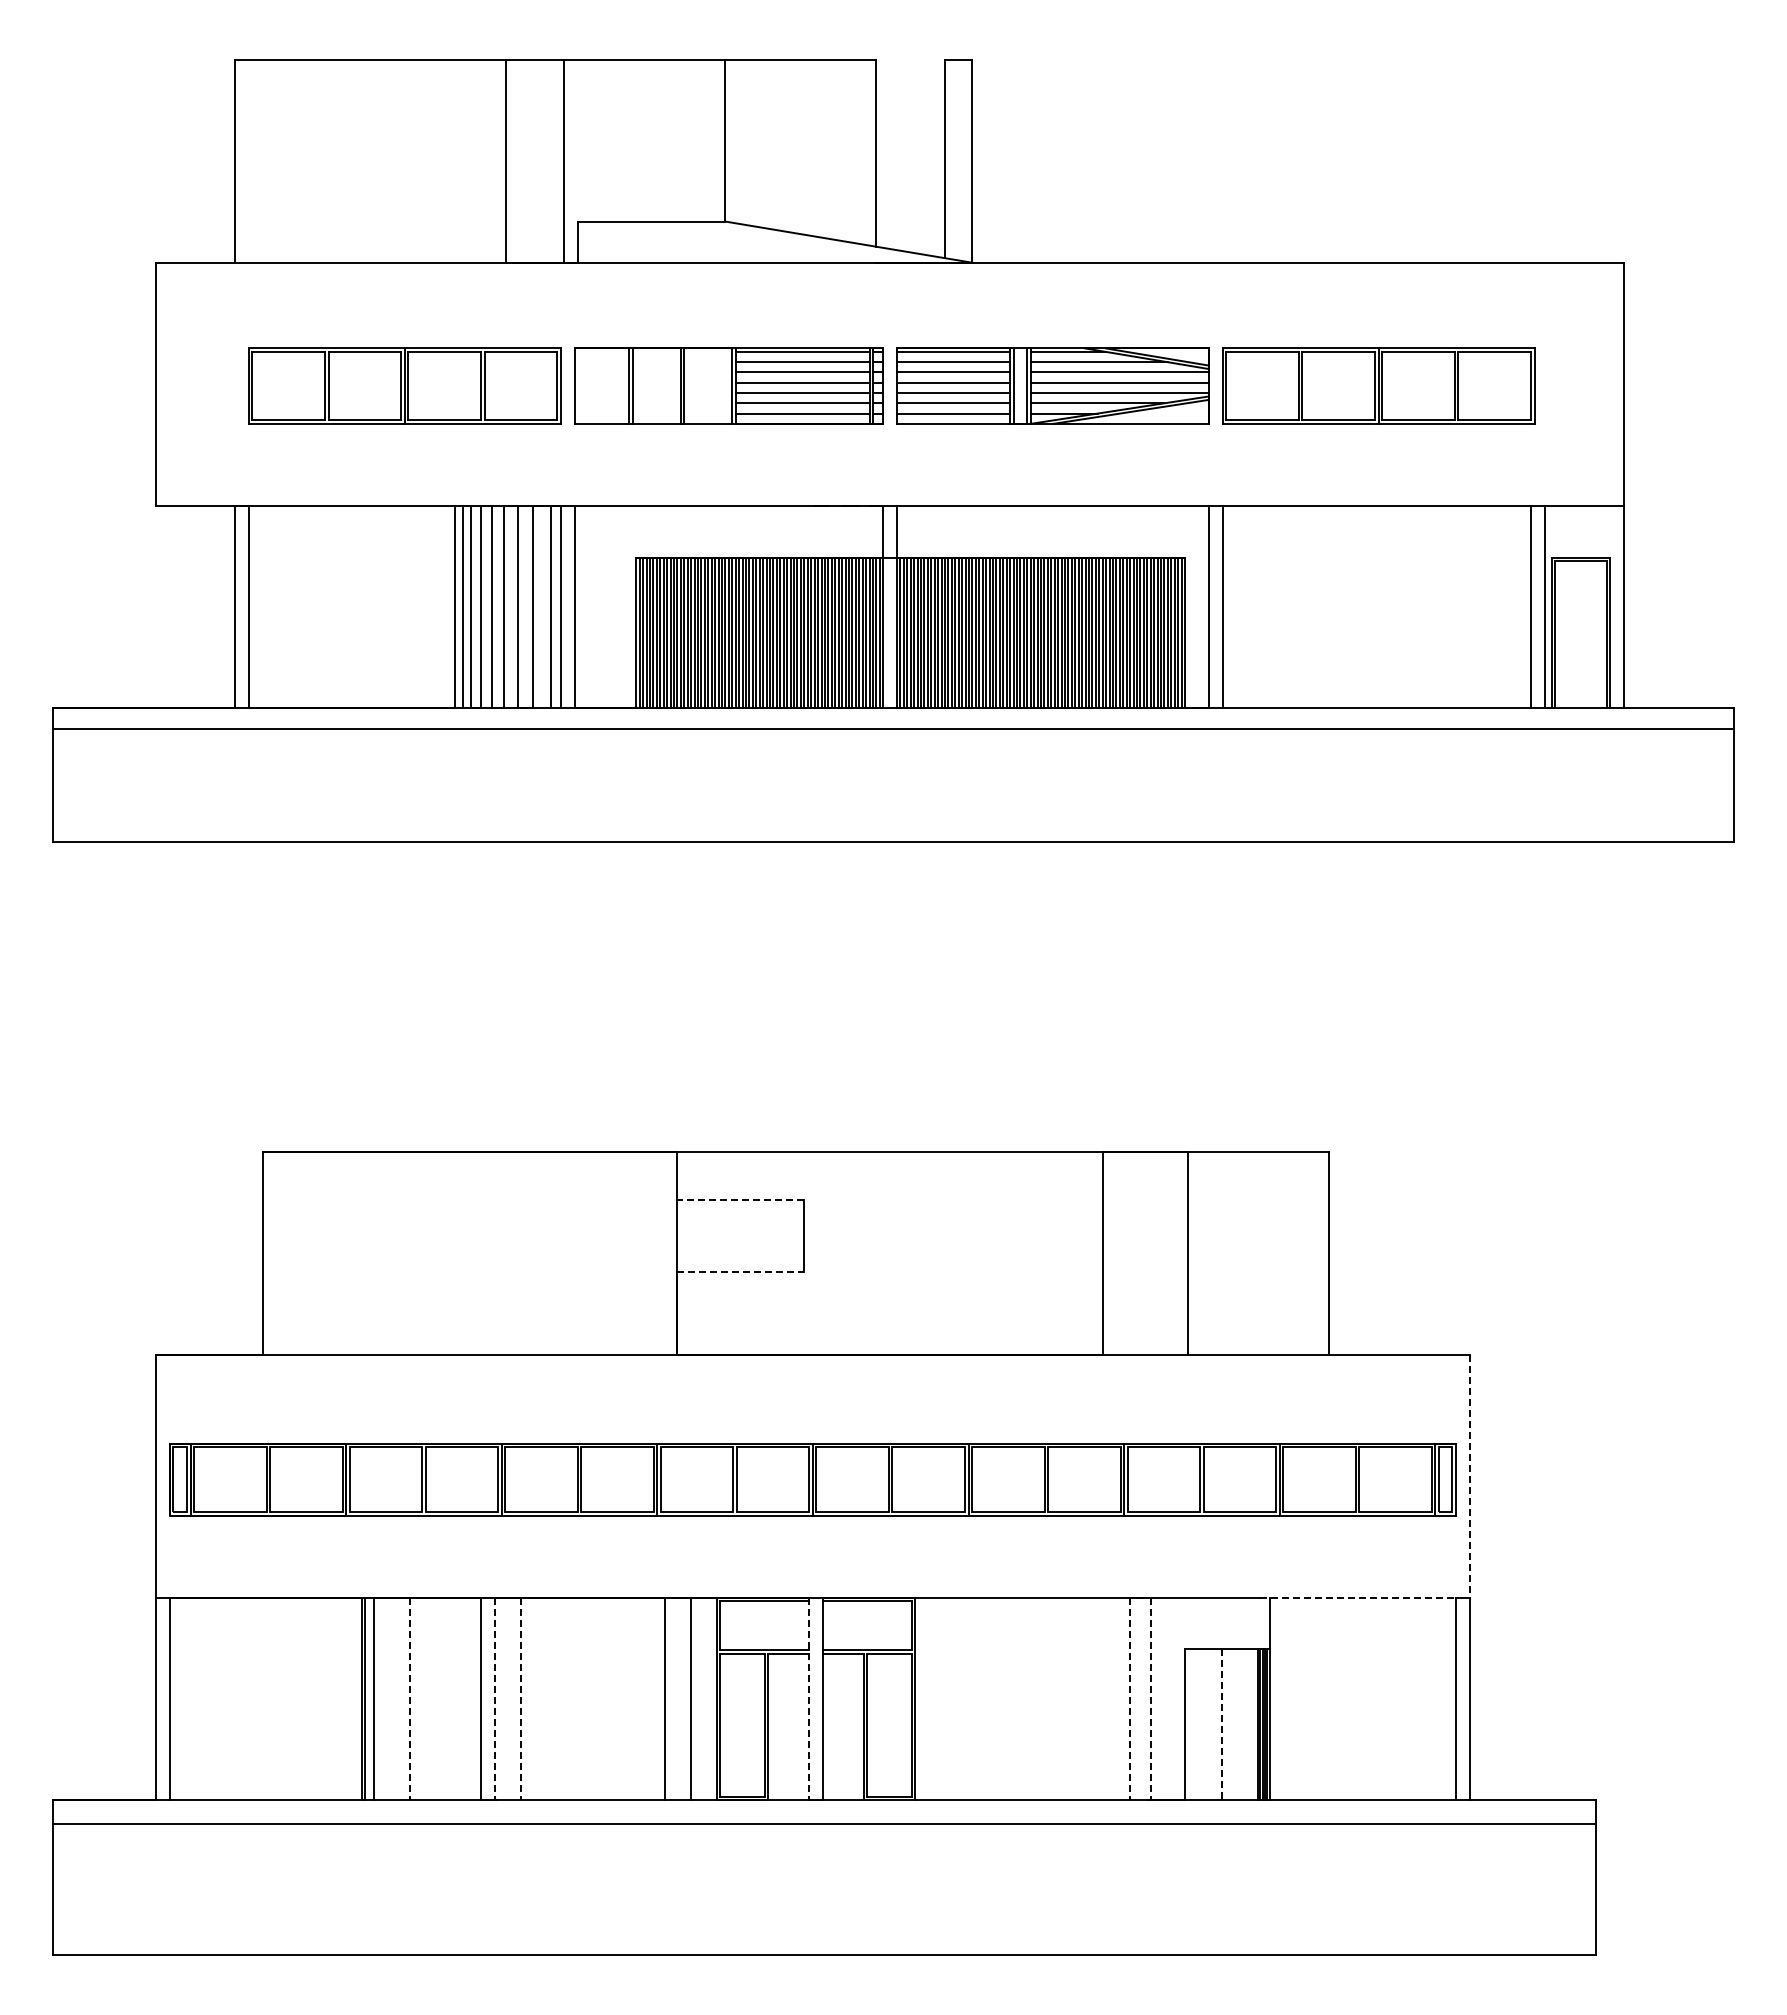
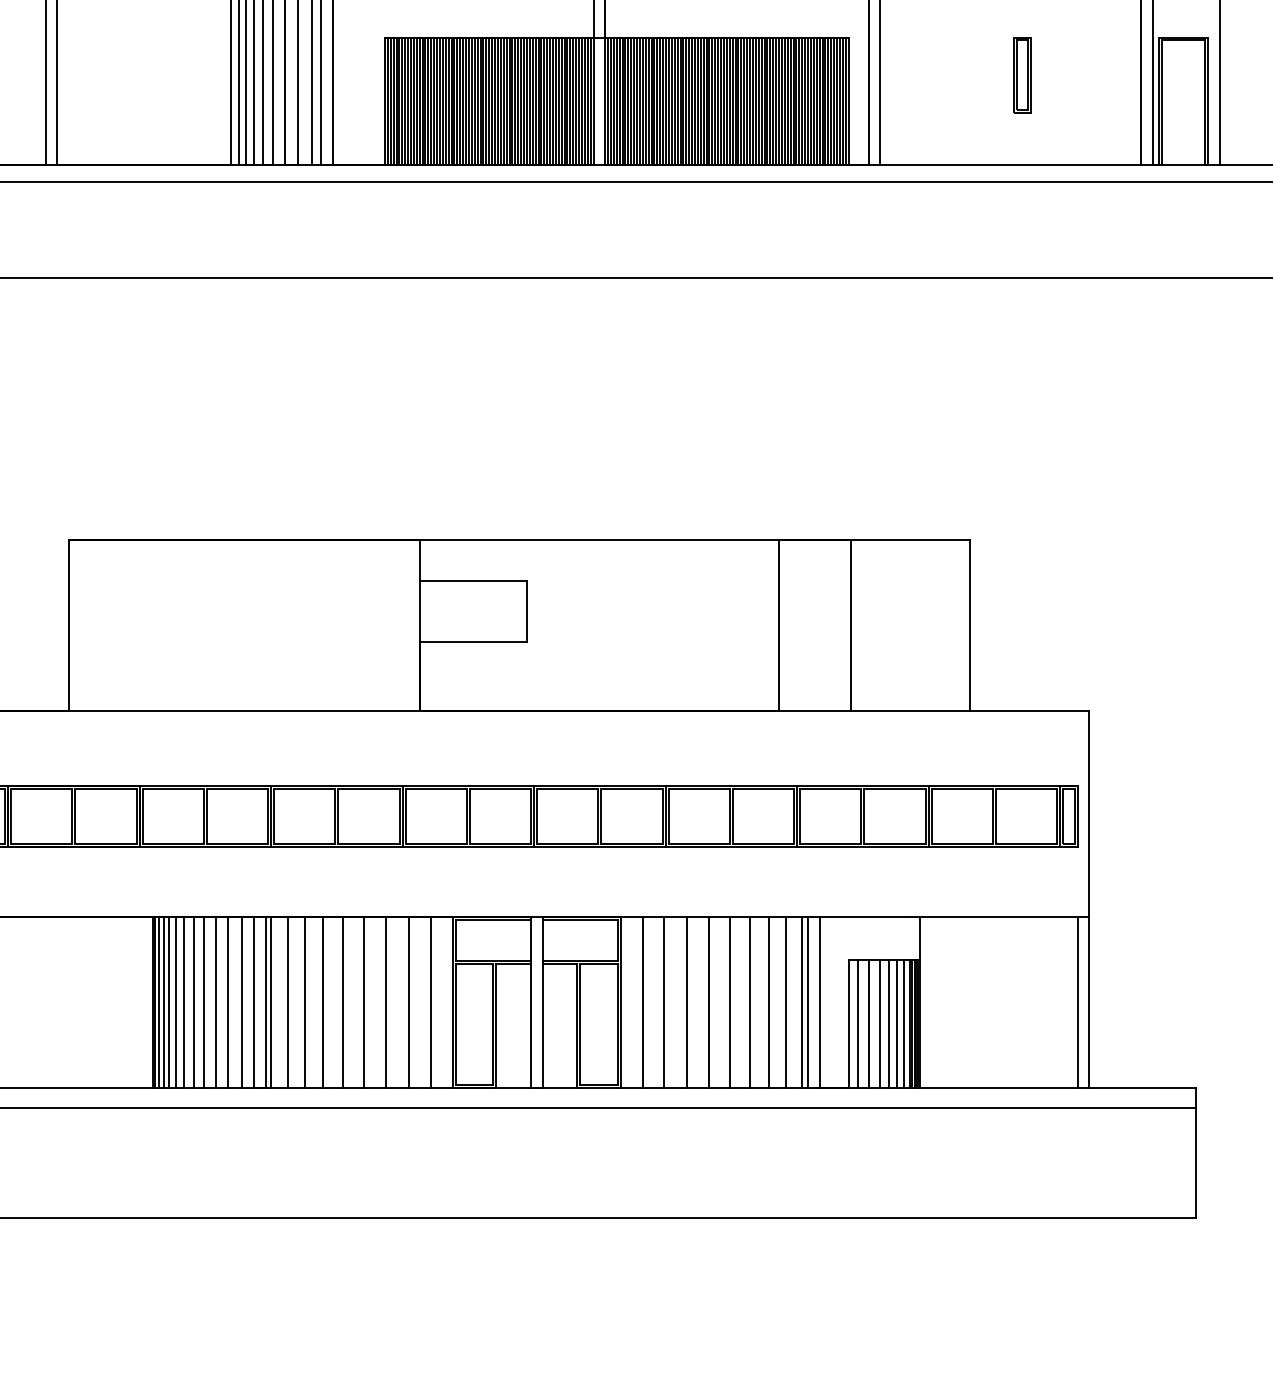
part: (1390, 602) -> (1022, 75), added
line: (740, 1200) -> (472, 580), dashed -> solid
line: (741, 1272) -> (473, 641), dashed -> solid
line: (1469, 1476) -> (1089, 814), dashed -> solid
line: (1358, 1597) -> (995, 916), dashed -> solid
line: (368, 1698) -> (158, 1001), added
line: (381, 1698) -> (169, 1001), added
line: (389, 1698) -> (176, 1001), added
line: (399, 1698) -> (184, 1001), added
line: (422, 1698) -> (204, 1001), added
line: (436, 1698) -> (216, 1001), added
line: (451, 1698) -> (228, 1001), added
line: (467, 1698) -> (242, 1001), added
line: (501, 1698) -> (270, 1001), added
line: (541, 1698) -> (304, 1001), added
line: (563, 1698) -> (323, 1001), added
line: (586, 1698) -> (342, 1001), added
line: (611, 1698) -> (363, 1001), added
line: (637, 1698) -> (385, 1001), added
line: (941, 1698) -> (642, 1001), added
line: (966, 1698) -> (663, 1001), added
line: (994, 1698) -> (687, 1001), added
line: (1020, 1698) -> (709, 1001), added
line: (1045, 1698) -> (730, 1001), added
line: (1068, 1698) -> (750, 1001), added
line: (1090, 1698) -> (768, 1001), added
line: (1110, 1698) -> (785, 1001), added
line: (1136, 1698) -> (807, 1001), added
line: (410, 1699) -> (194, 1002), dashed -> solid
line: (495, 1699) -> (265, 1002), dashed -> solid
line: (521, 1699) -> (287, 1002), dashed -> solid
line: (809, 1699) -> (531, 1002), dashed -> solid
line: (1130, 1699) -> (802, 1002), dashed -> solid
line: (1150, 1699) -> (819, 1002), dashed -> solid
line: (1195, 1724) -> (857, 1023), added
line: (1209, 1724) -> (869, 1023), added
line: (1232, 1724) -> (888, 1023), added
line: (1242, 1724) -> (897, 1023), added
line: (1250, 1724) -> (903, 1023), added
line: (1221, 1725) -> (879, 1024), dashed -> solid

